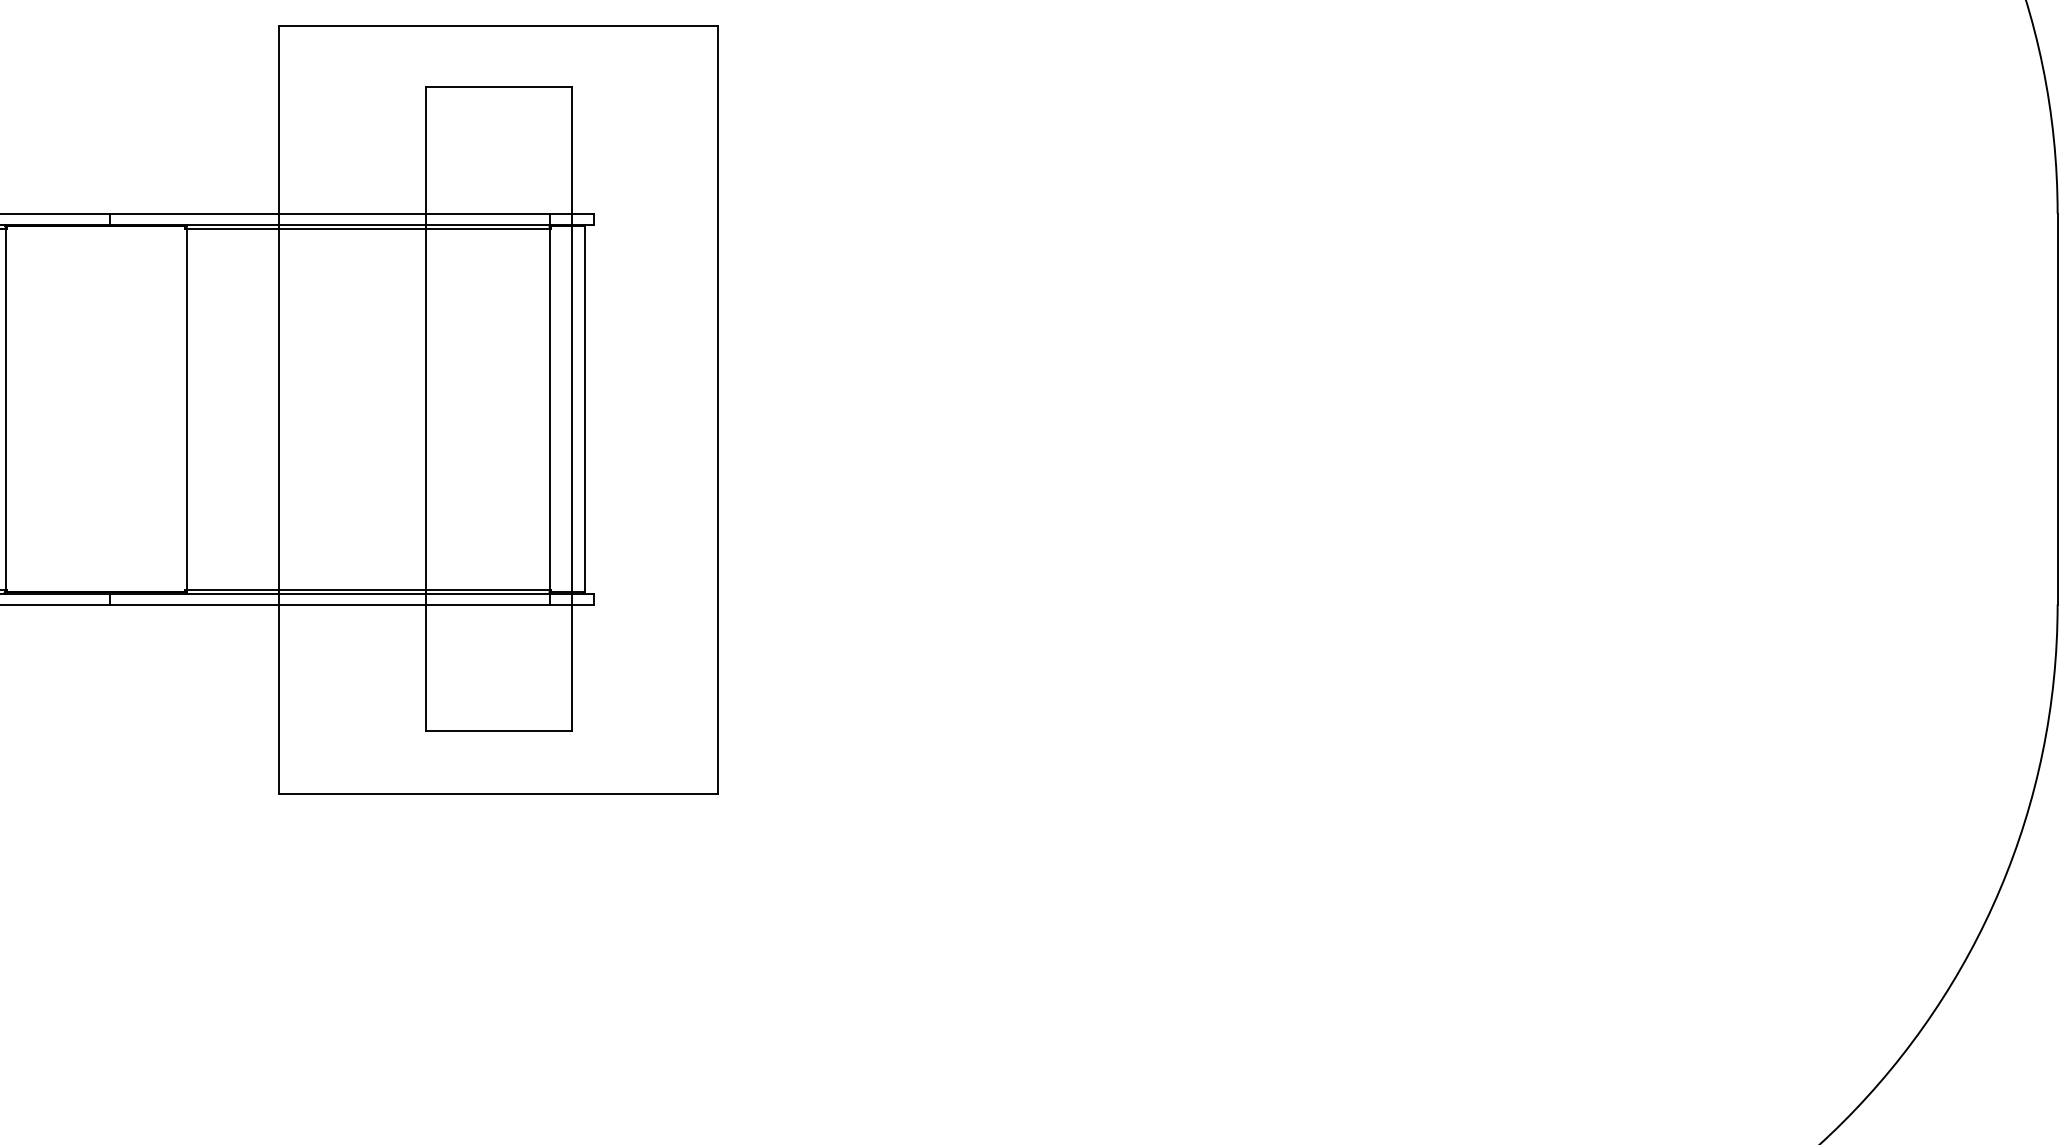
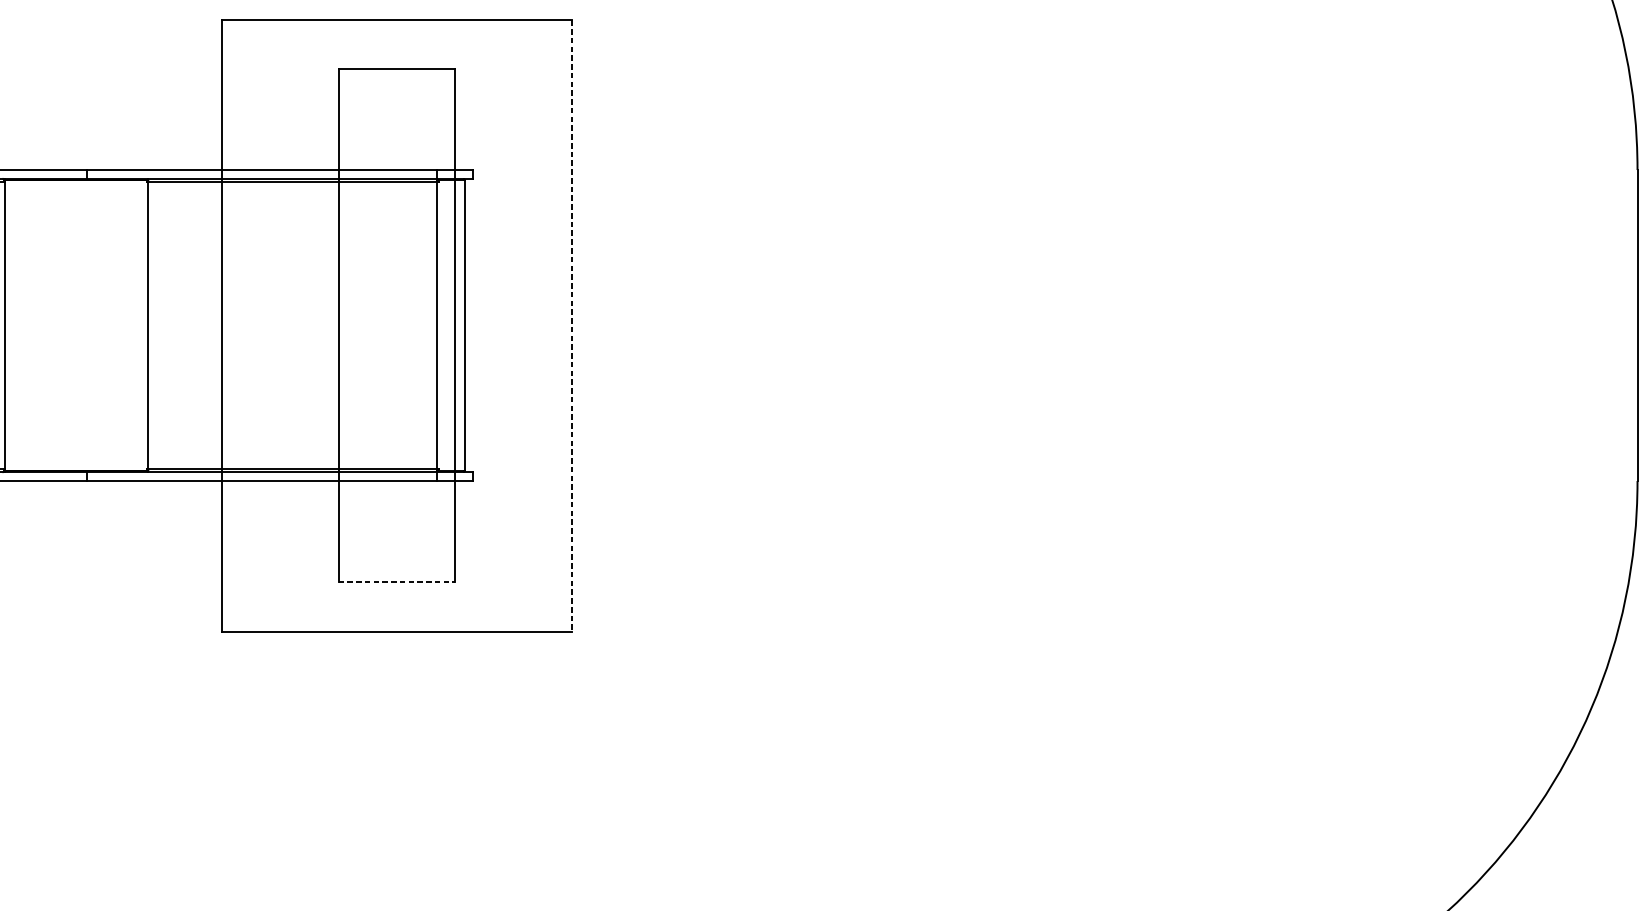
line: (718, 410) -> (571, 326), solid -> dashed
line: (499, 731) -> (397, 582), solid -> dashed

